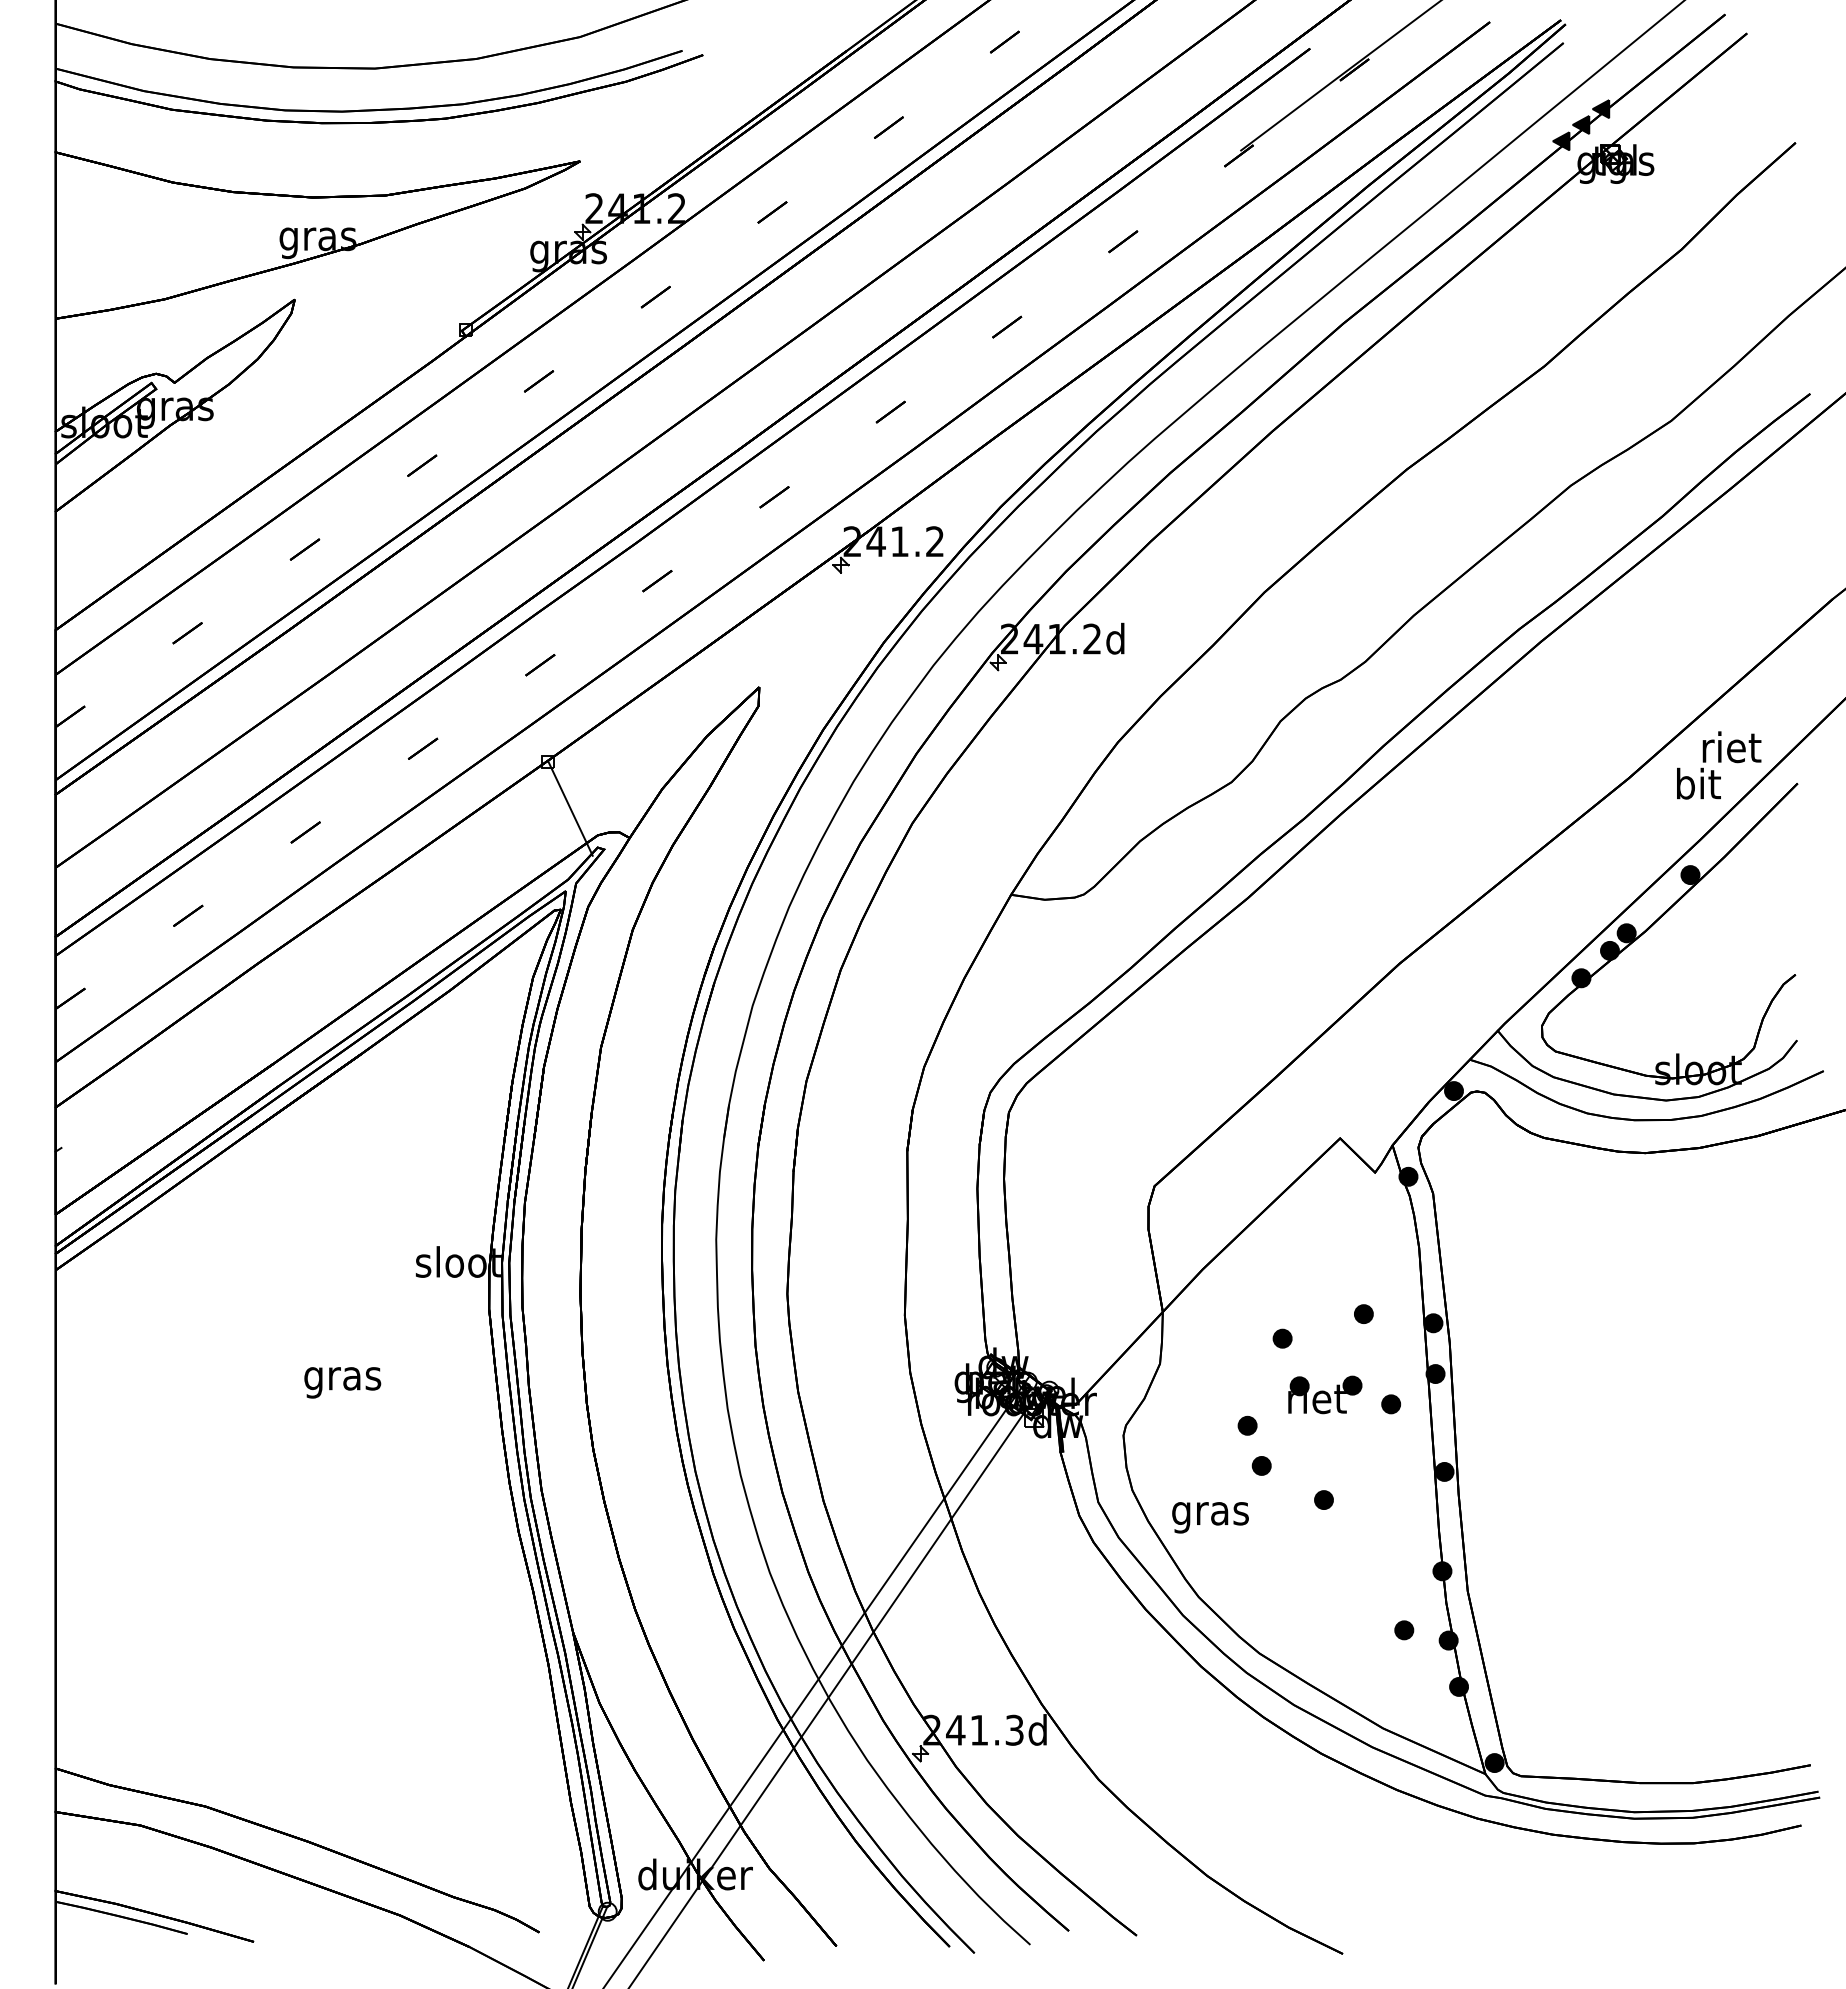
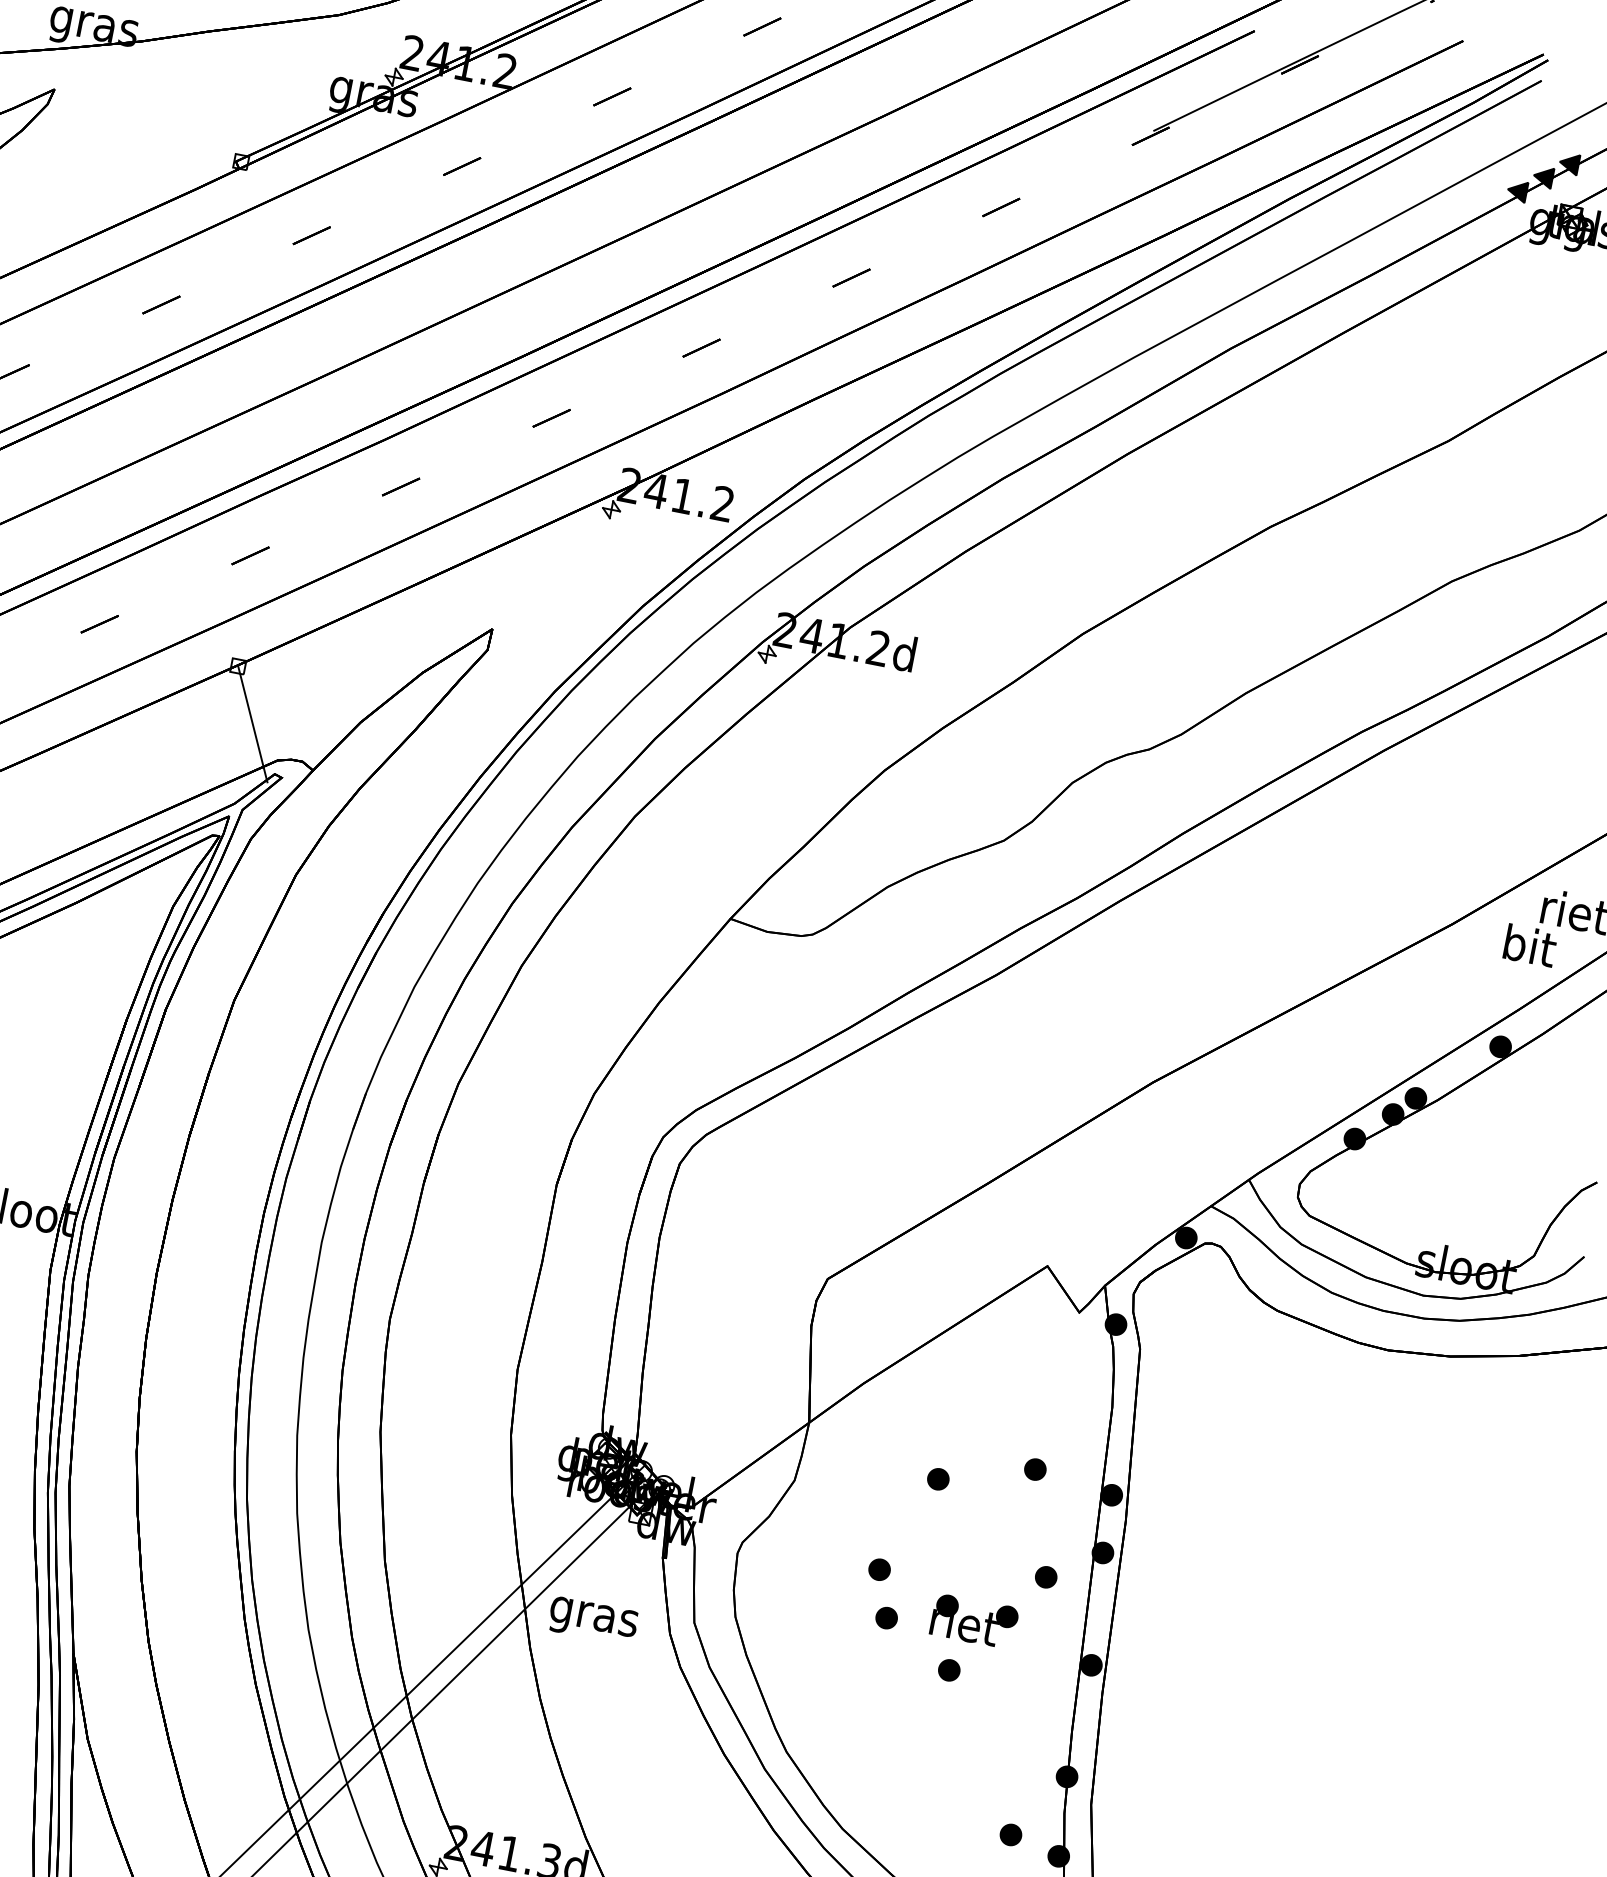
part: (1325, 1394) -> (974, 1620), moved
text: (1210, 1517) -> (593, 1620), moved

